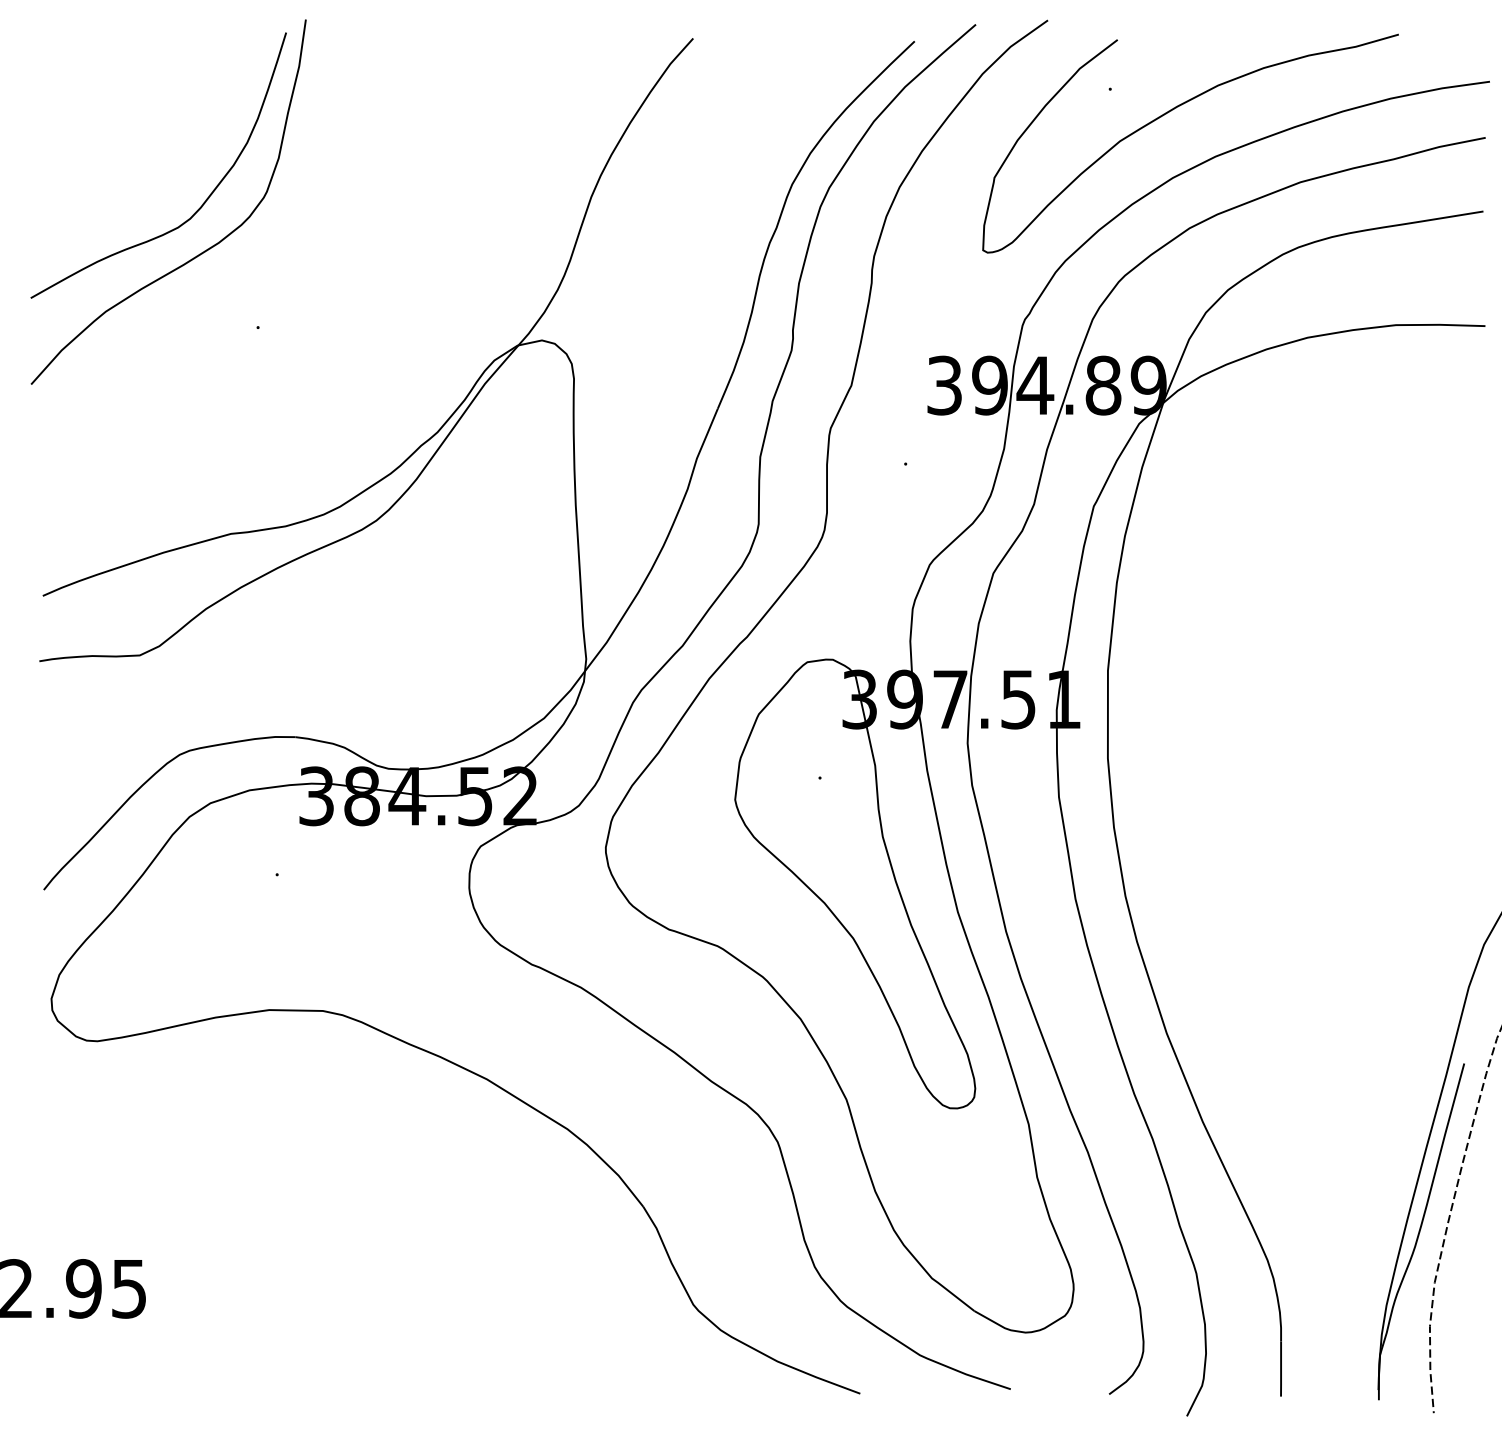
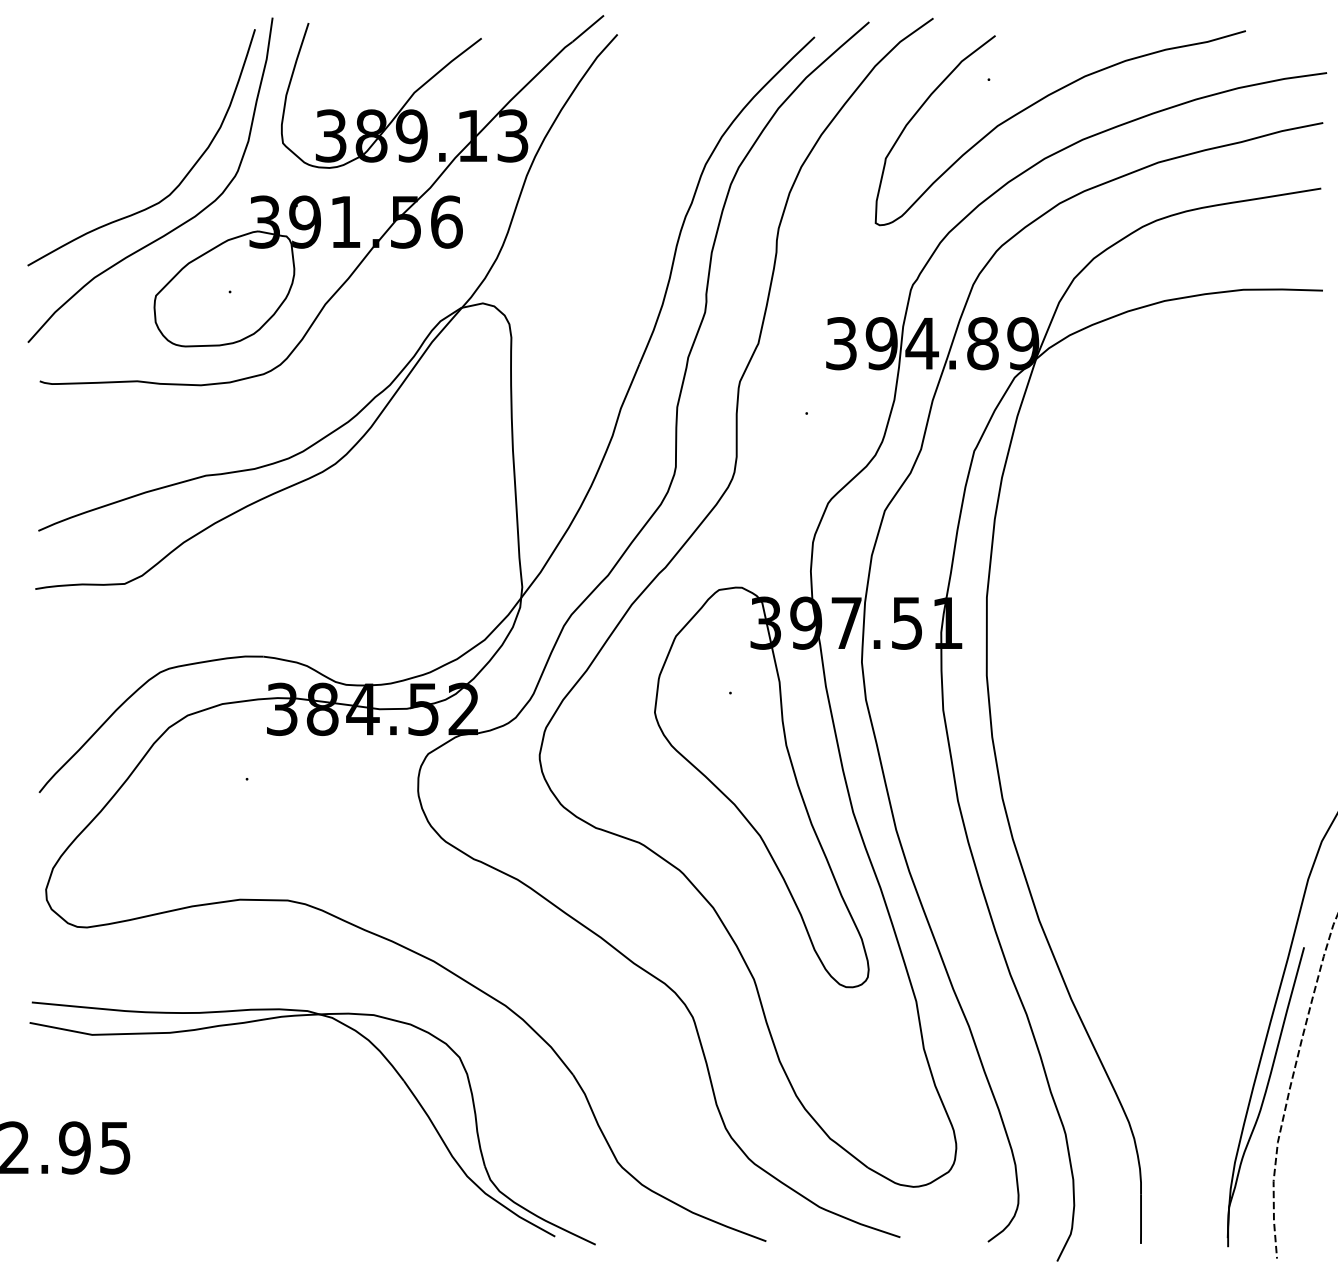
part: (355, 226) -> (316, 201), added
part: (433, 1190) -> (386, 1060), added

